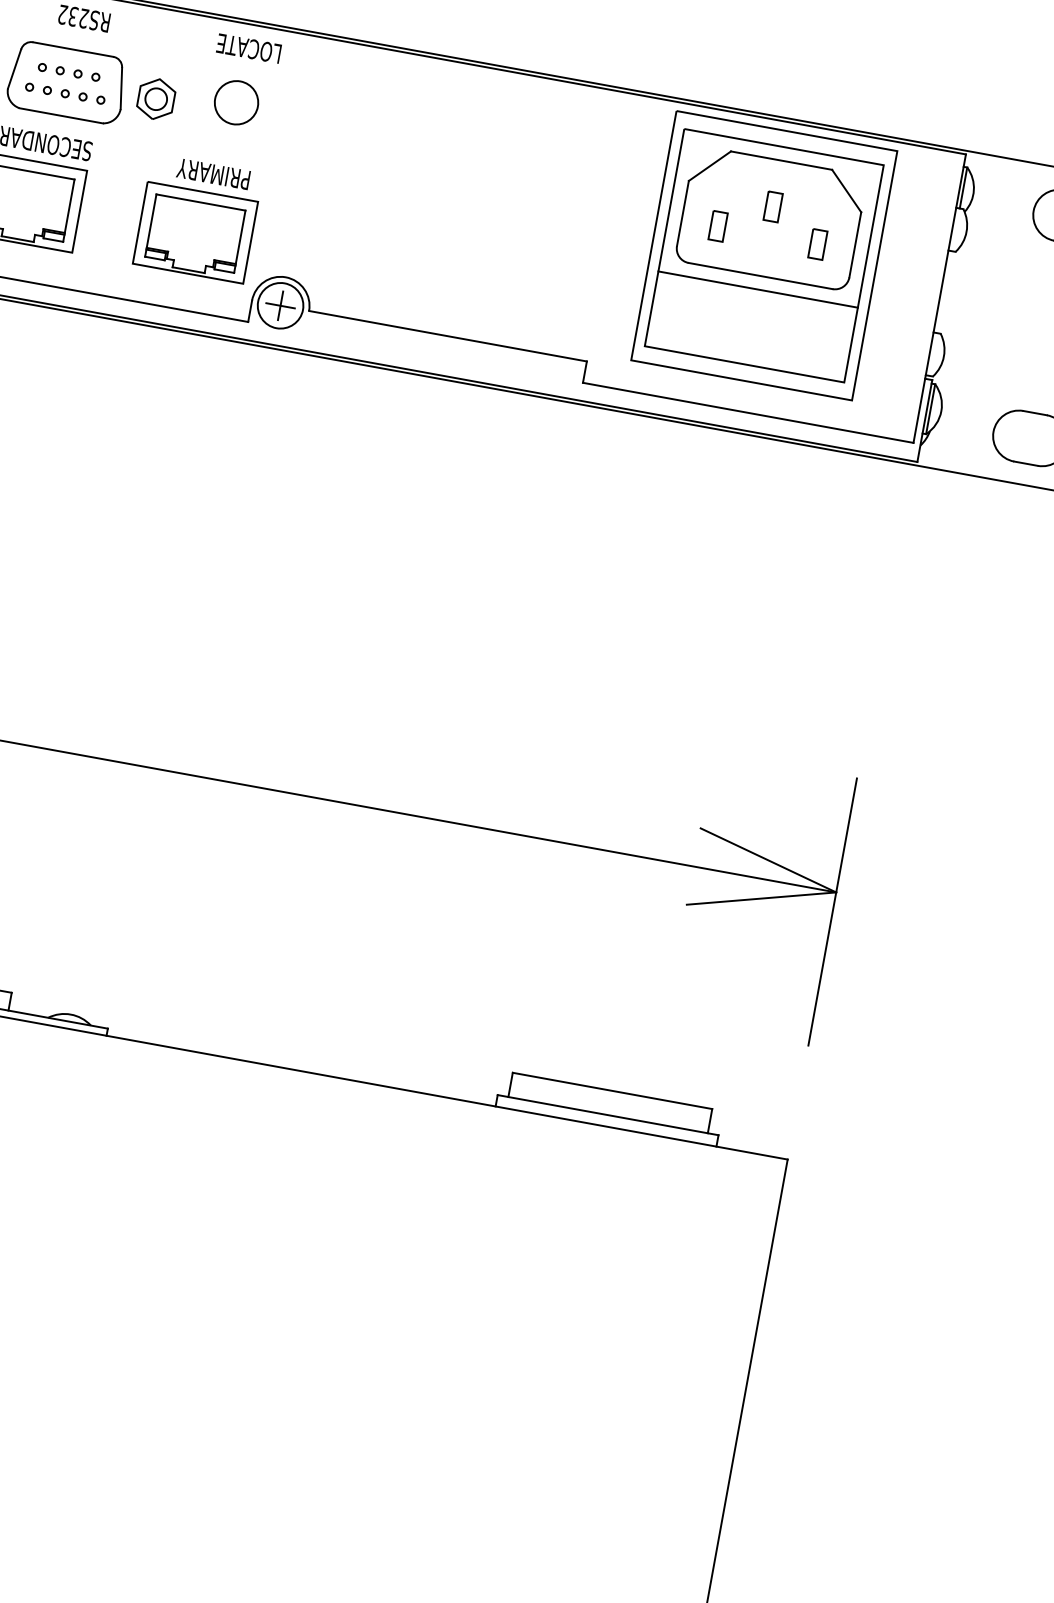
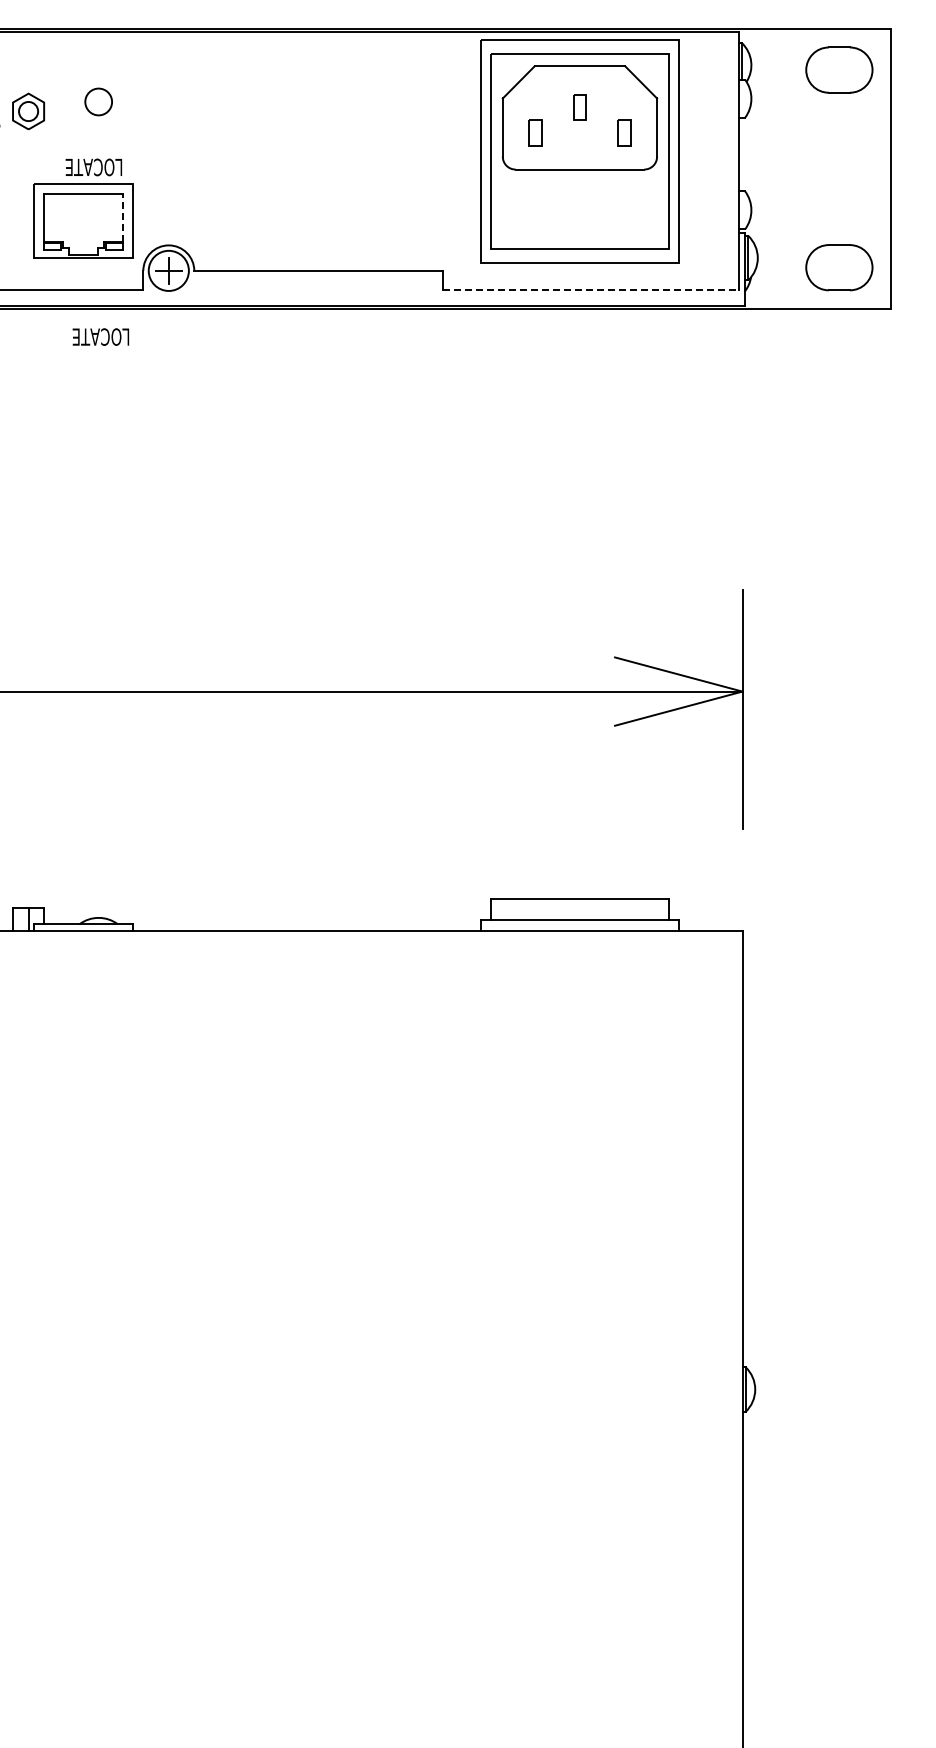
text: (248, 47) -> (100, 336), moved
circle: (236, 102) -> (98, 101), size x0.7
text: (211, 173) -> (88, 167), PRIMARY -> LOCATE
line: (240, 236) -> (123, 217), solid -> dashed
line: (757, 289) -> (579, 181), removed
line: (747, 413) -> (590, 290), solid -> dashed

